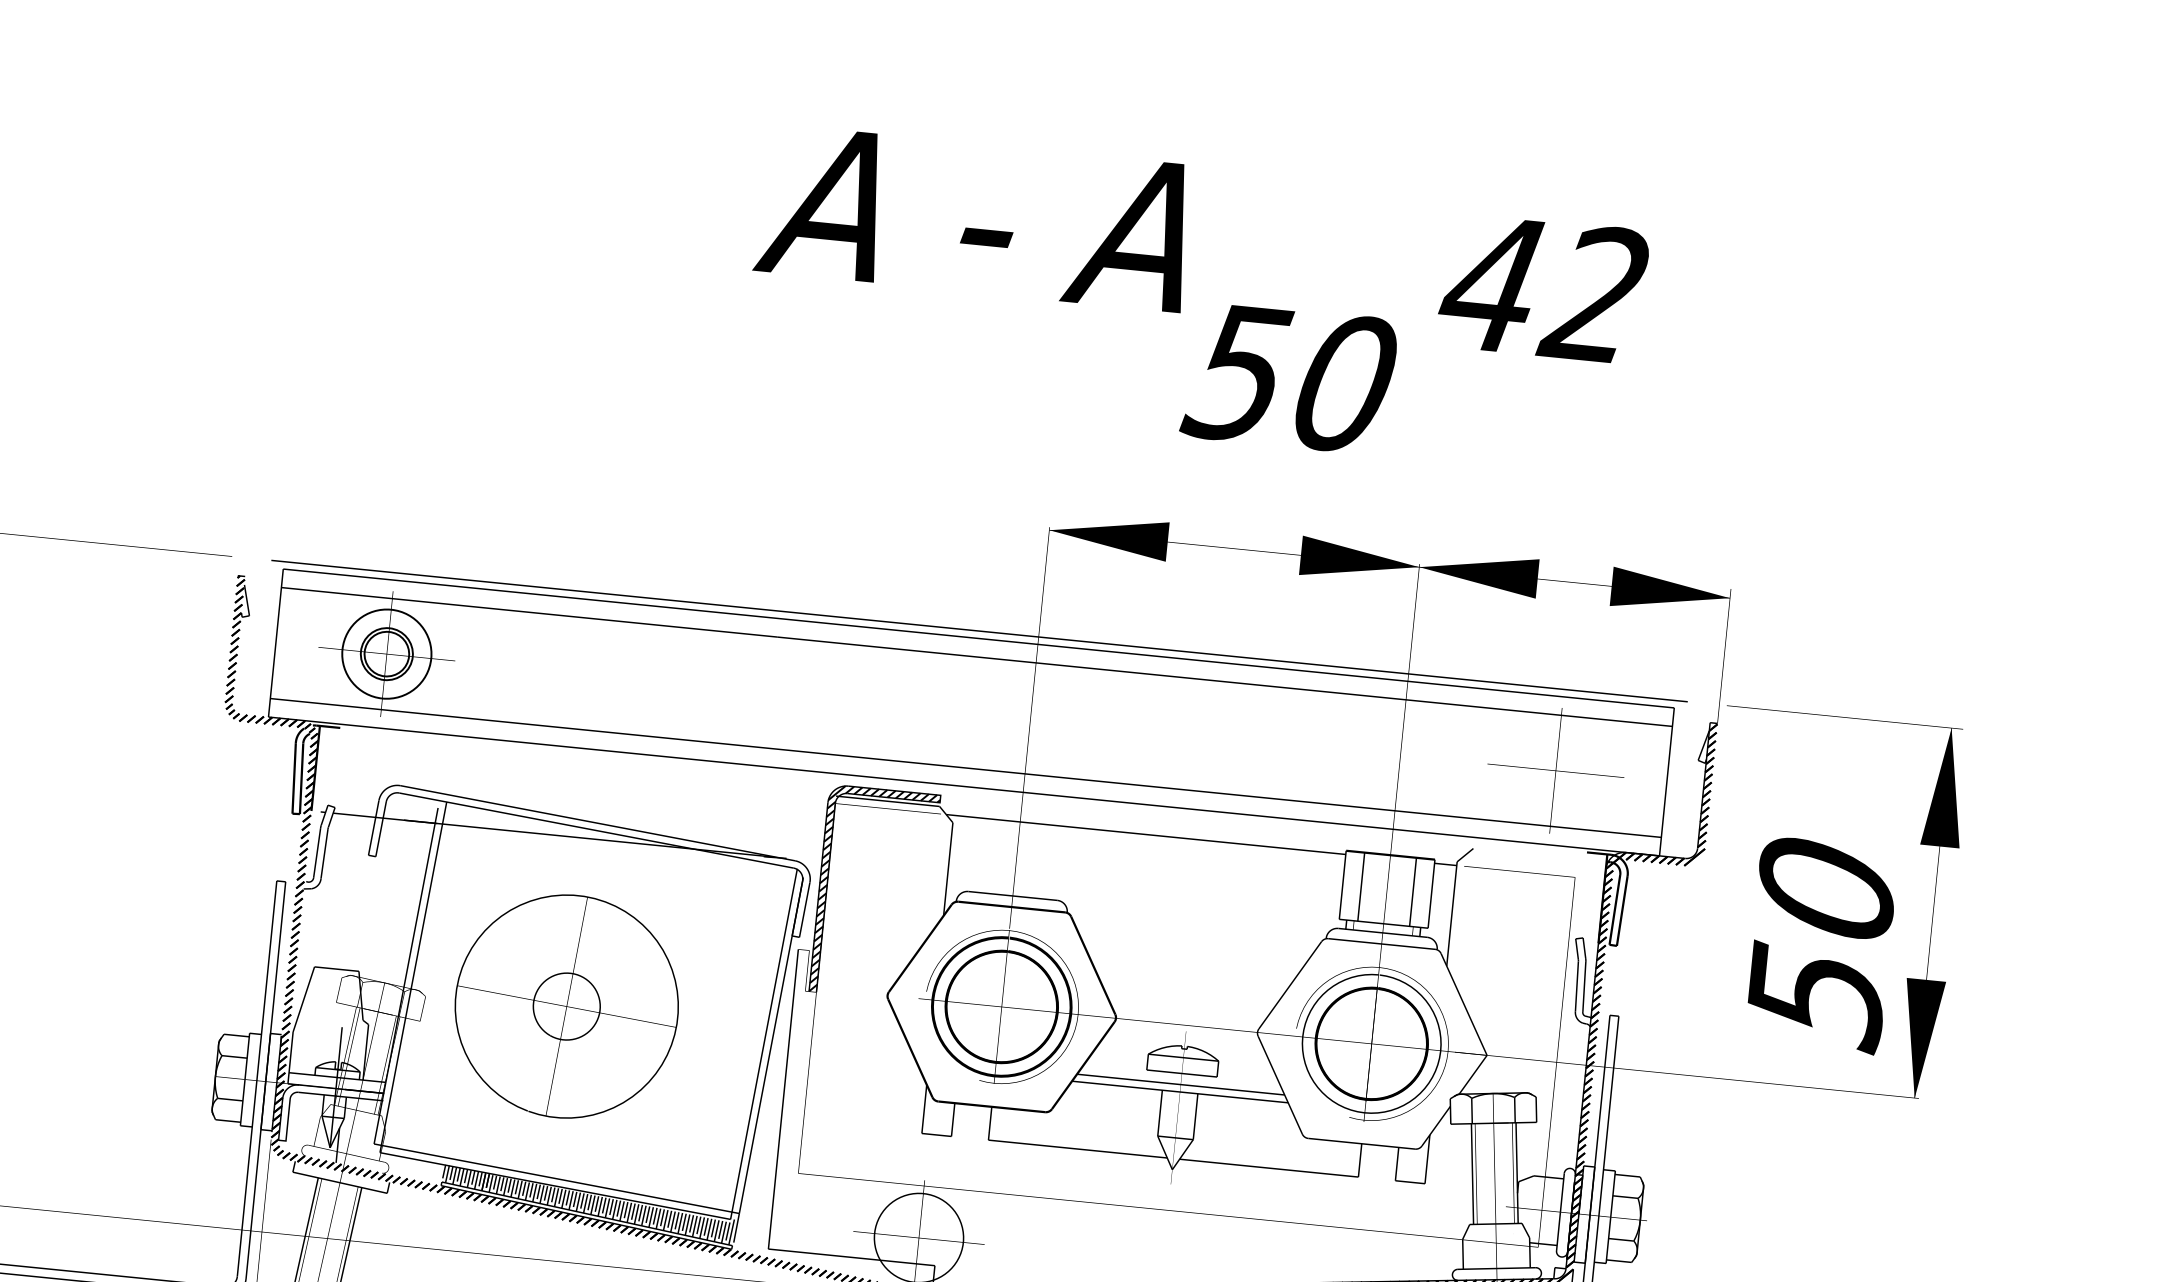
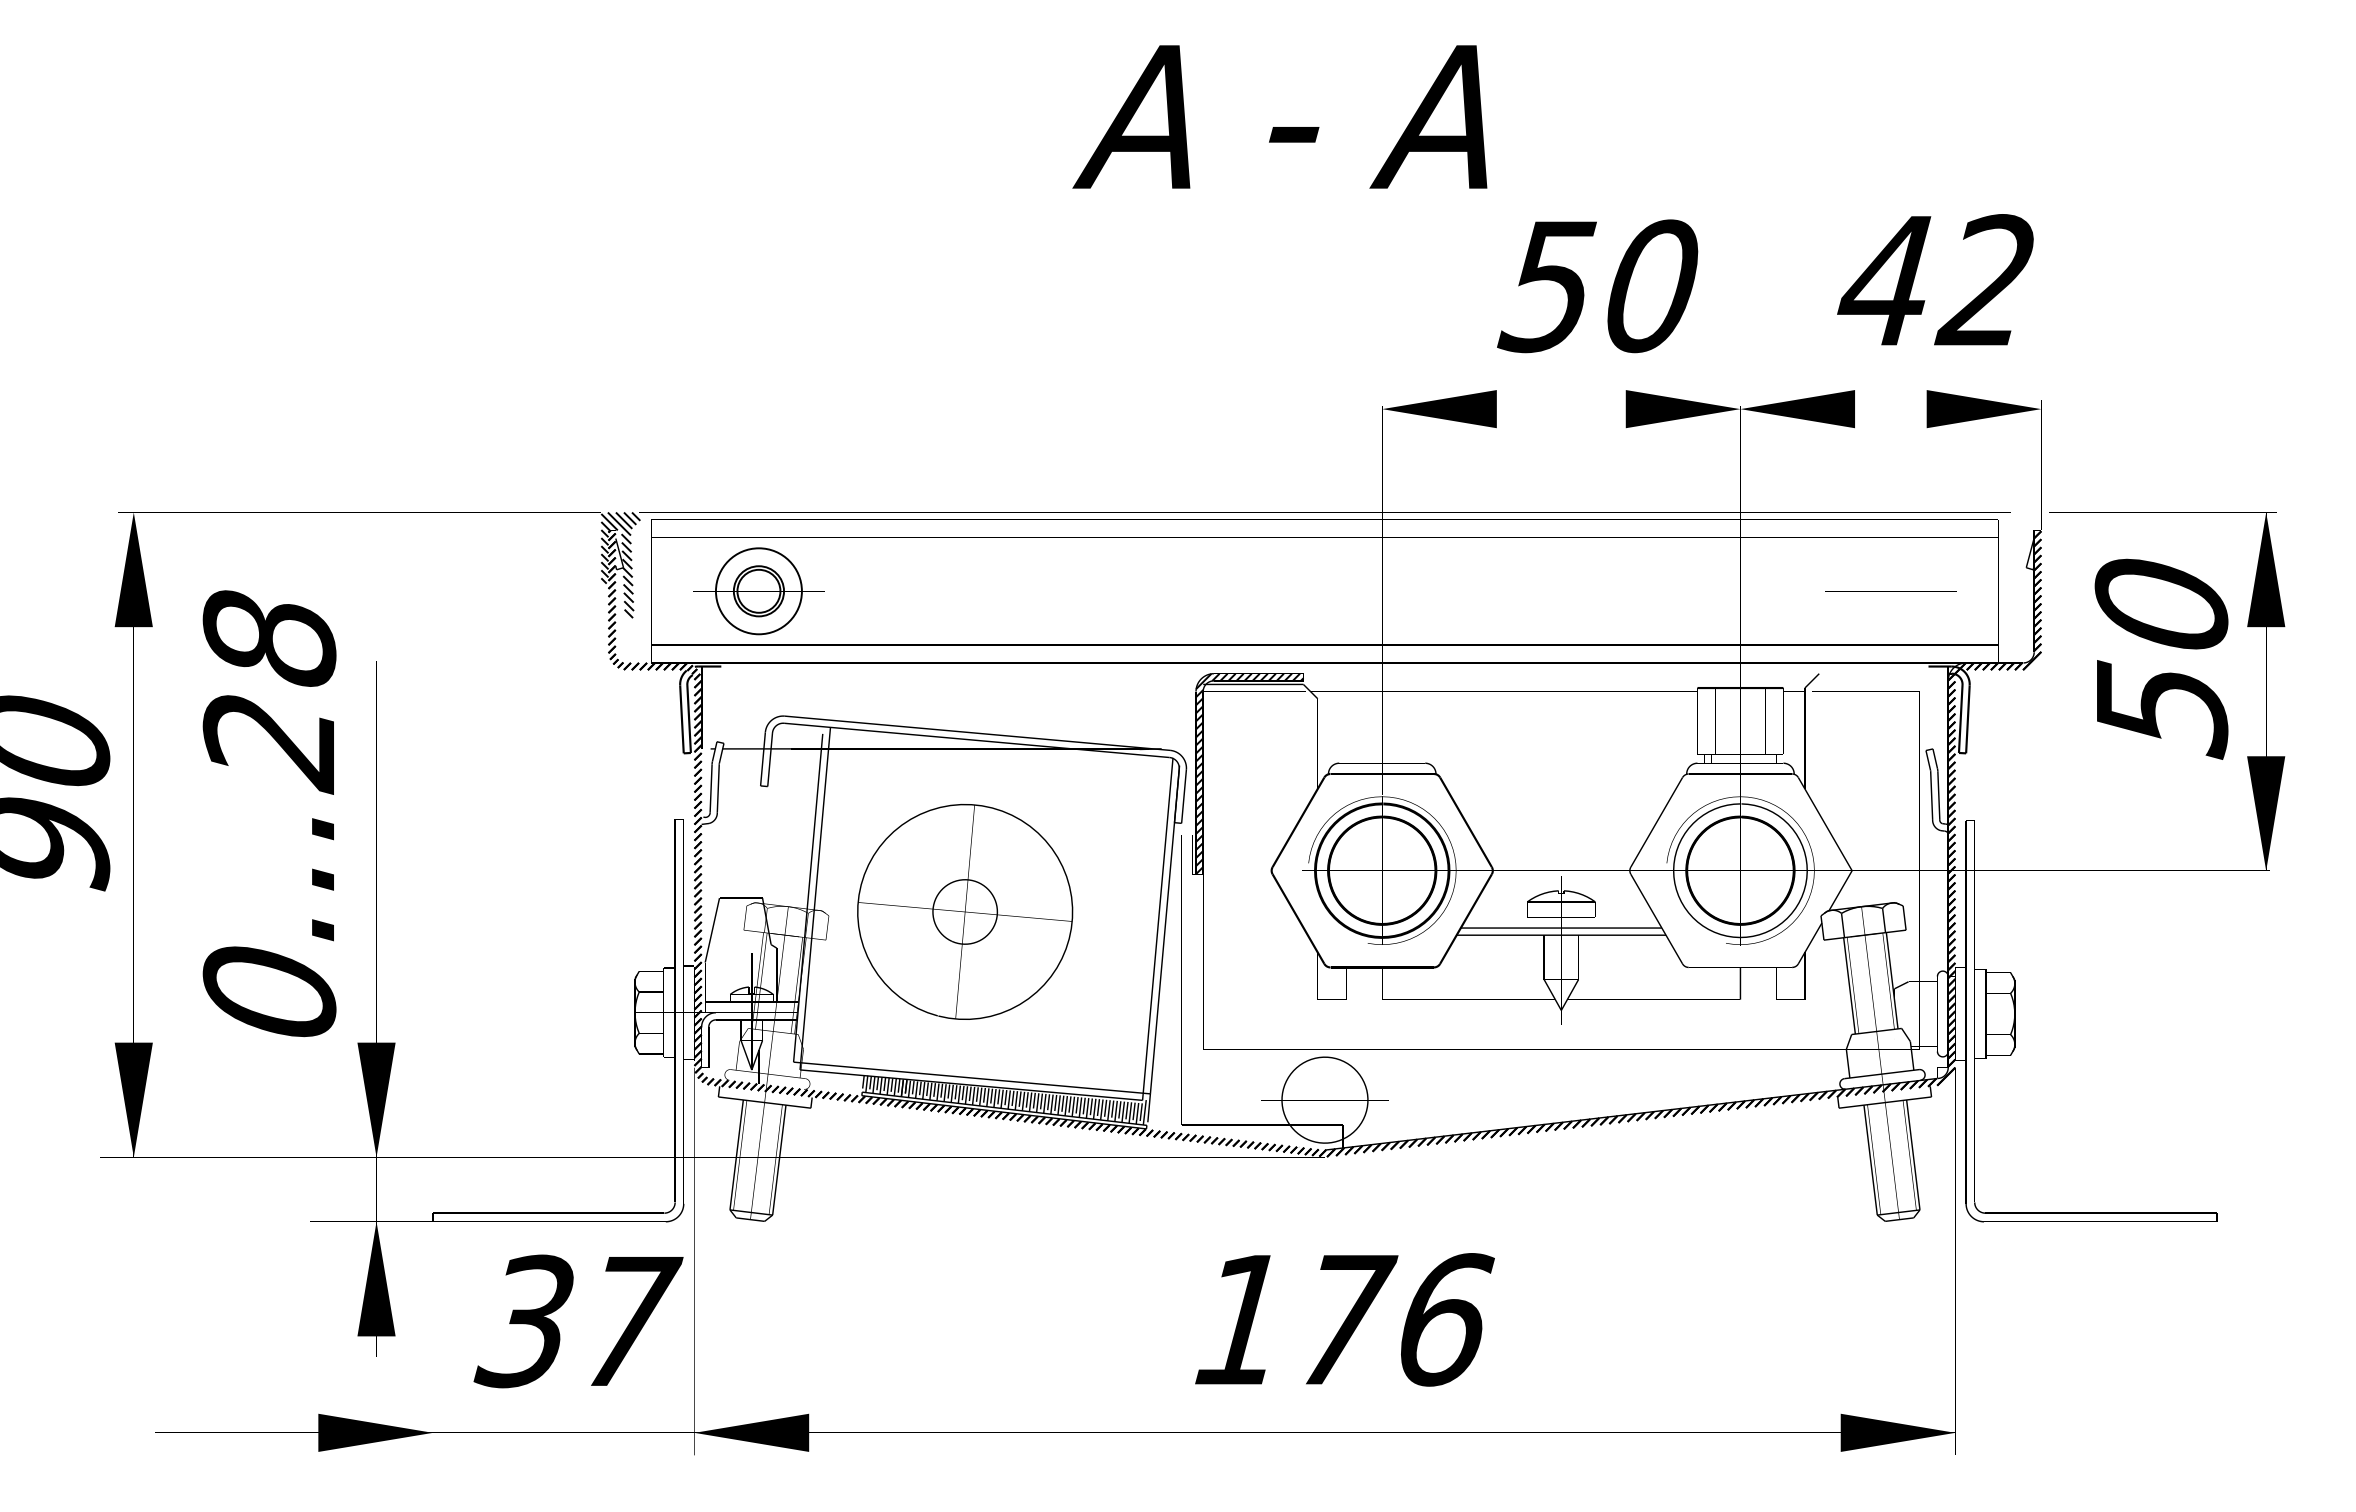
text: (1543, 287) -> (1935, 279), moved
text: (1289, 378) -> (1597, 286), moved
hatch: (246, 613) -> (620, 565), added
text: (1820, 944) -> (2161, 658), moved

